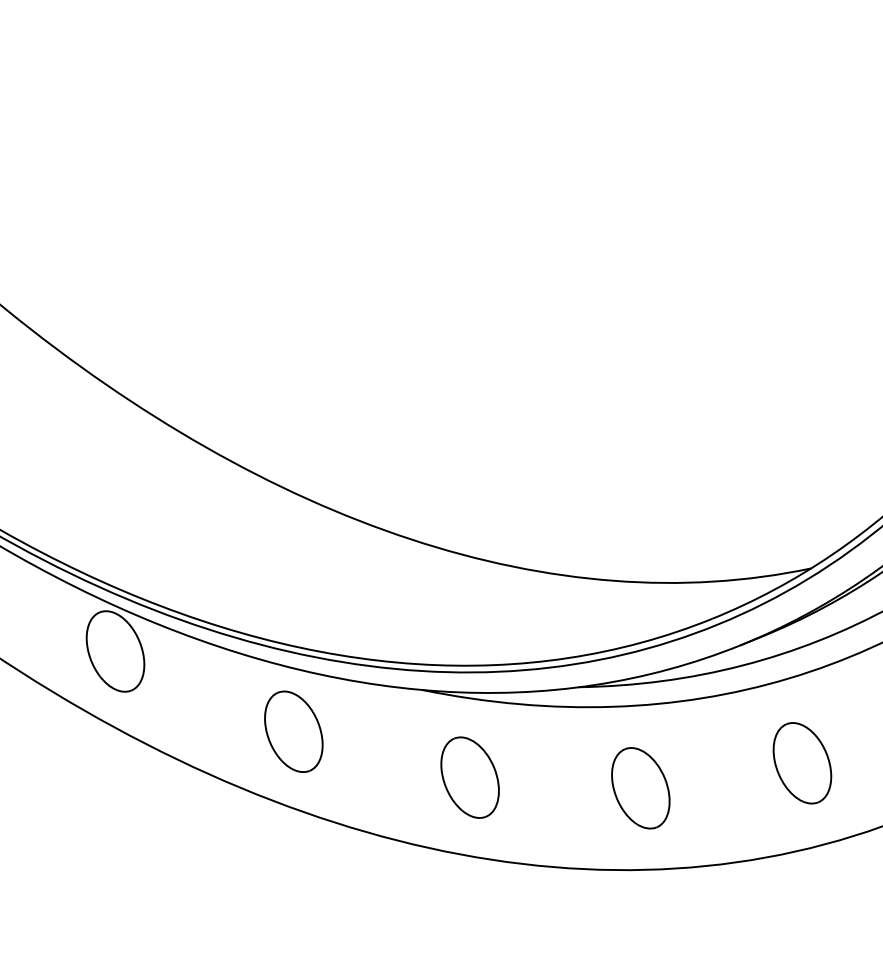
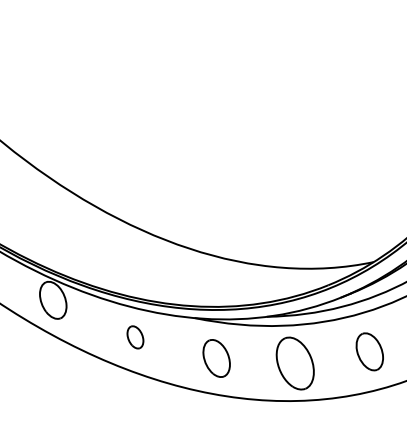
part: (293, 732) -> (135, 337), size x0.6
part: (641, 786) -> (295, 362), size x1.4

